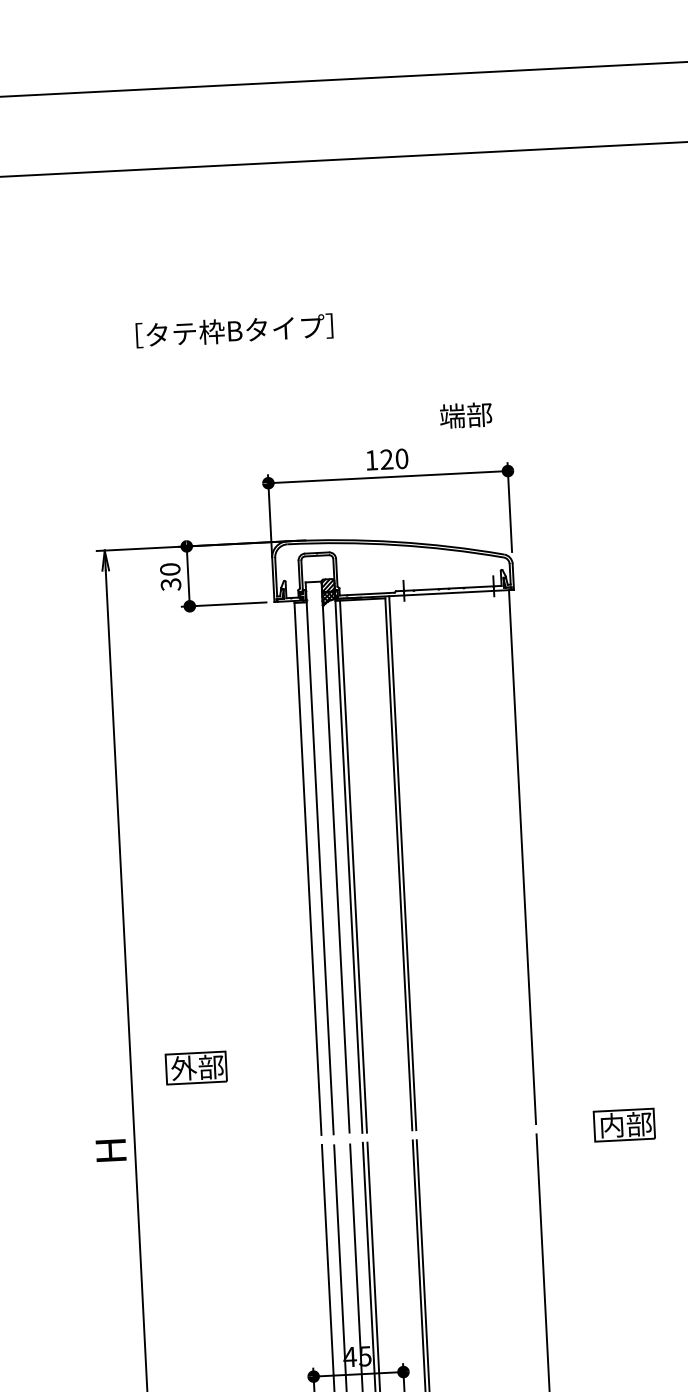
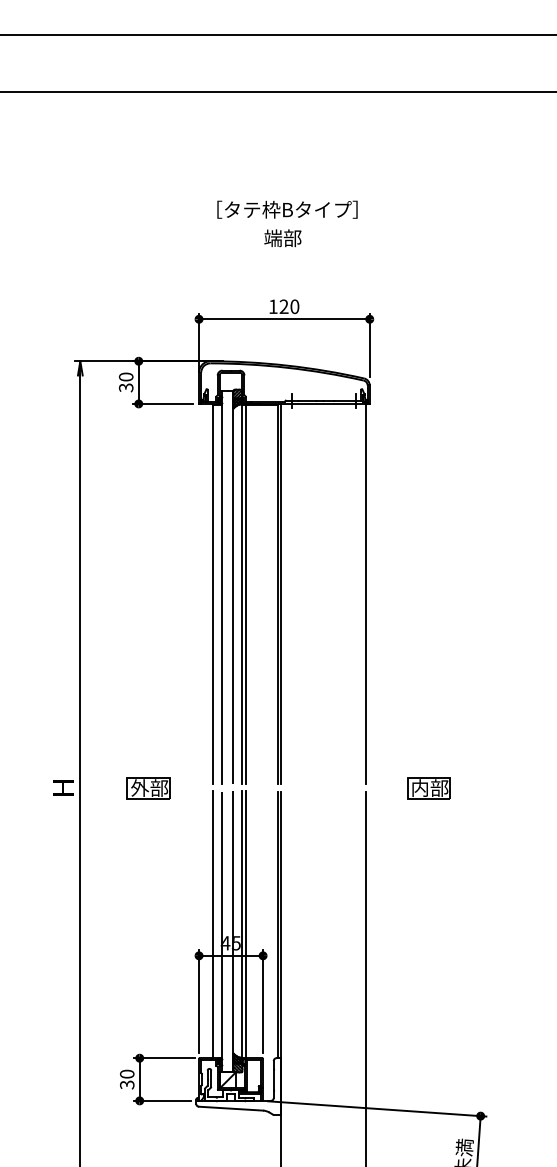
text: (234, 330) -> (287, 209), moved
text: (465, 415) -> (282, 238), moved
part: (195, 1068) -> (148, 788), moved

